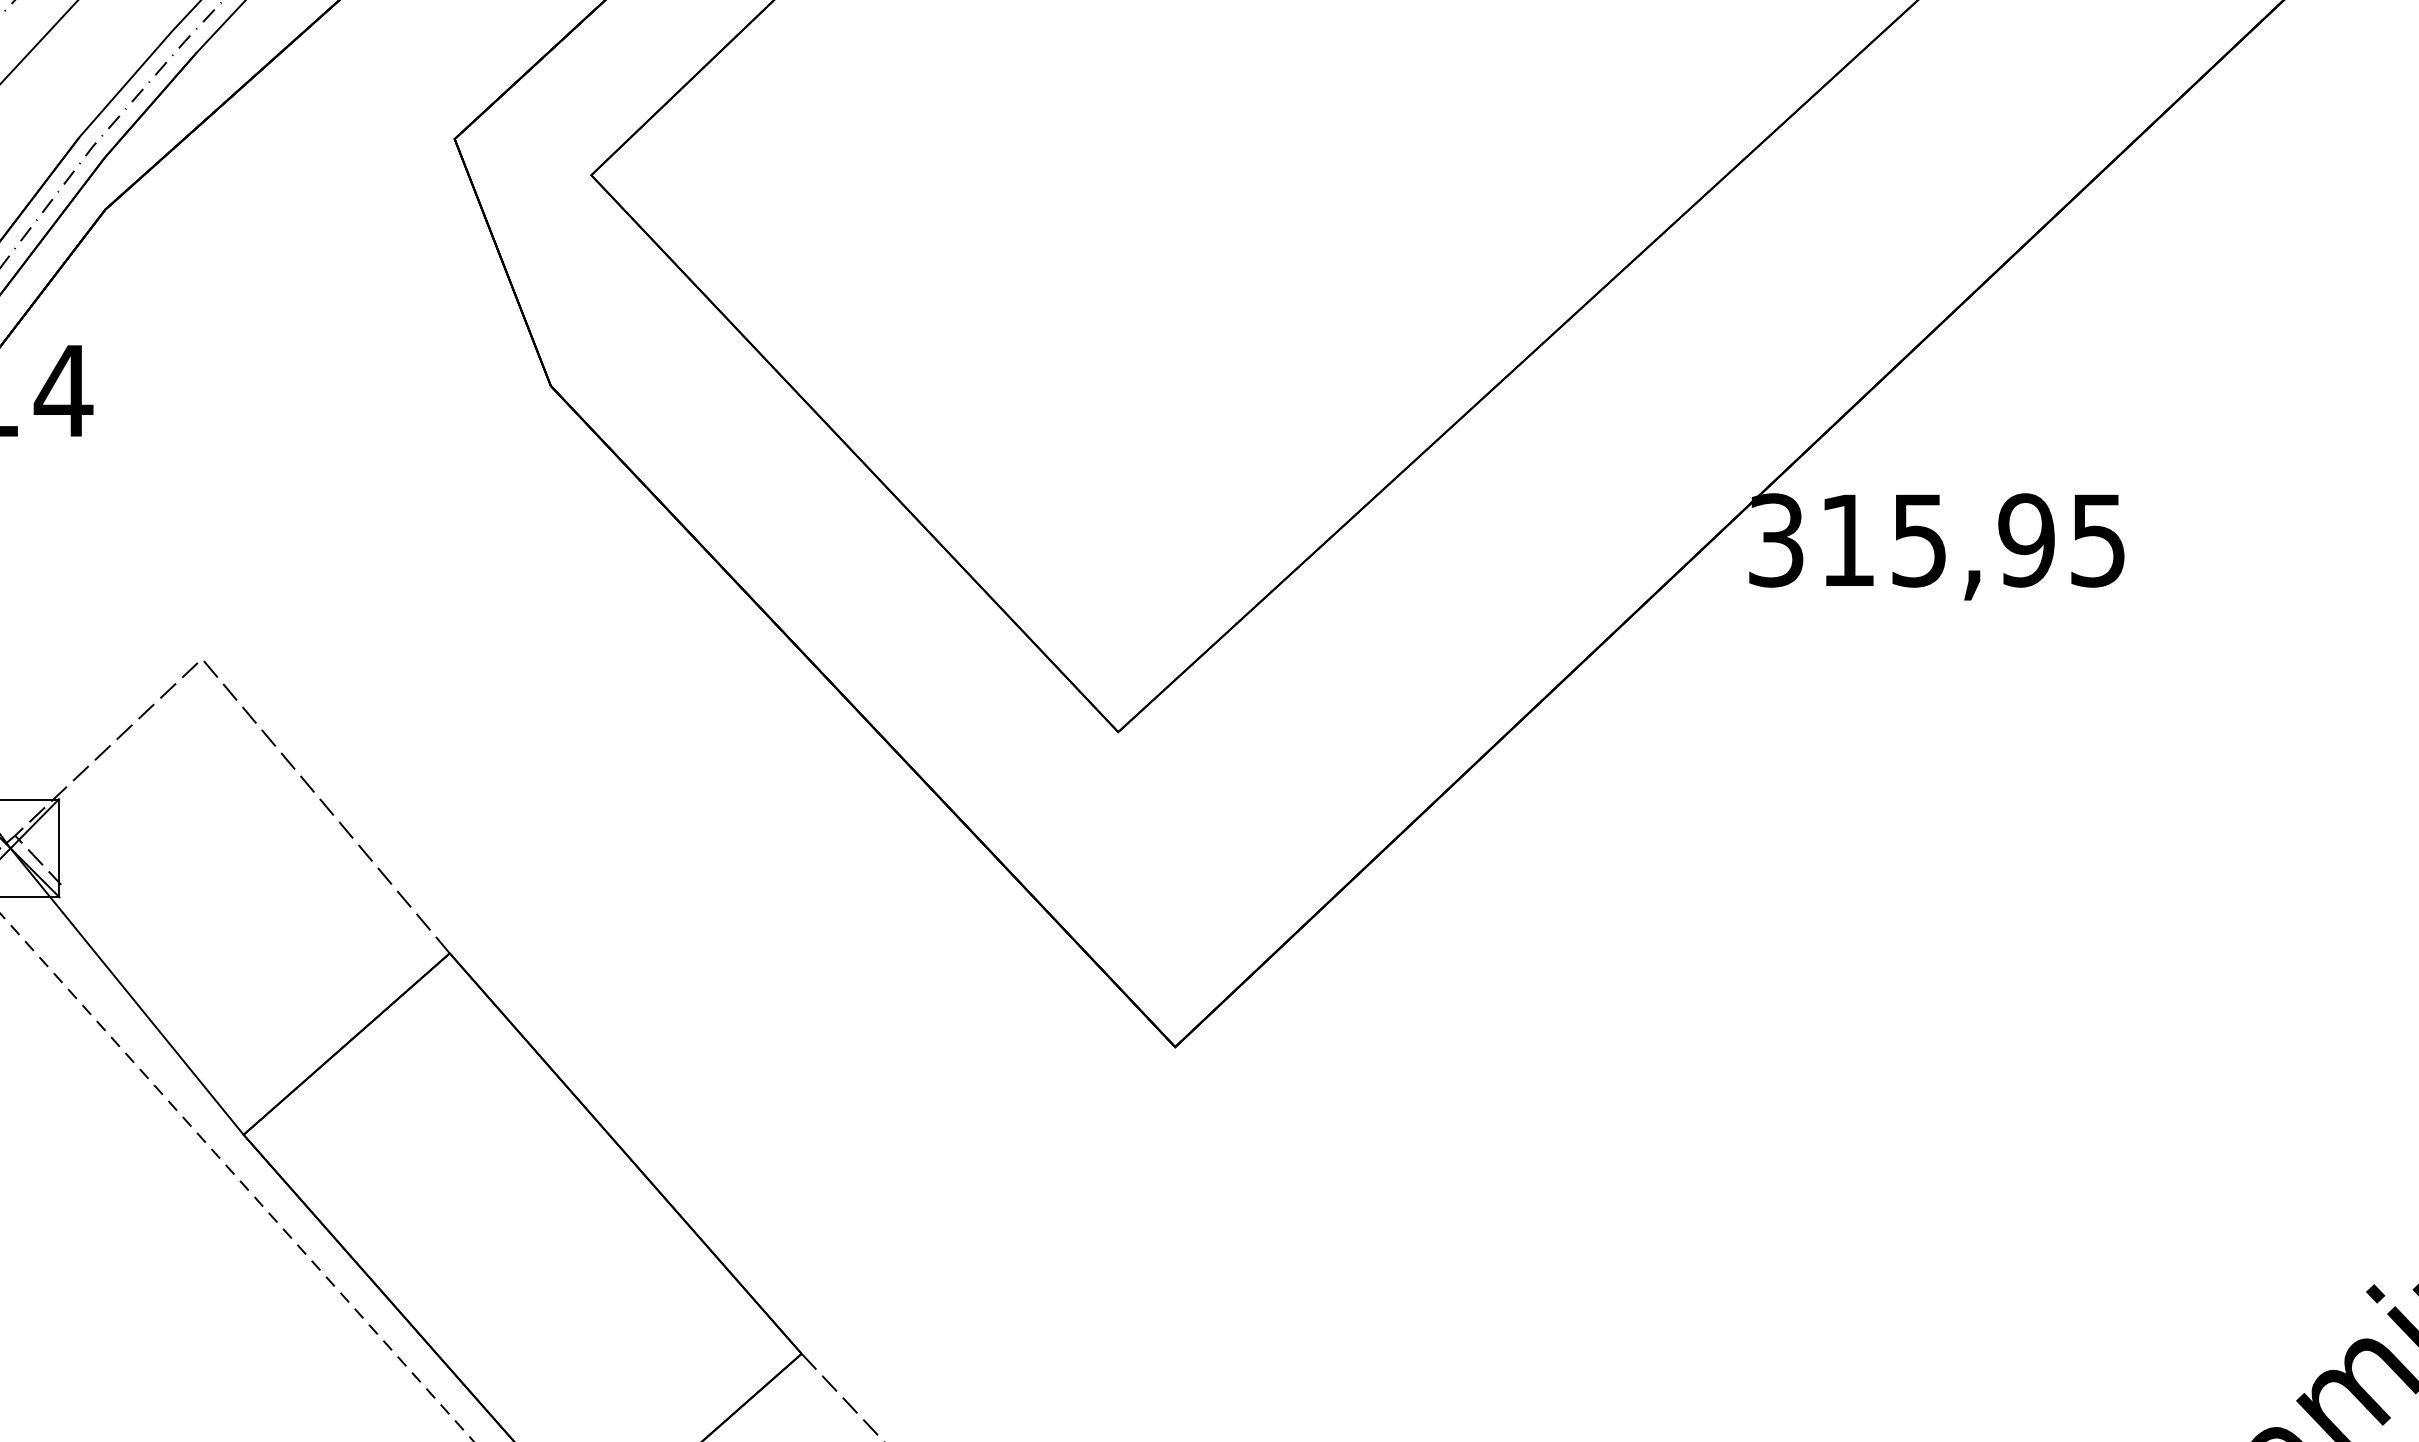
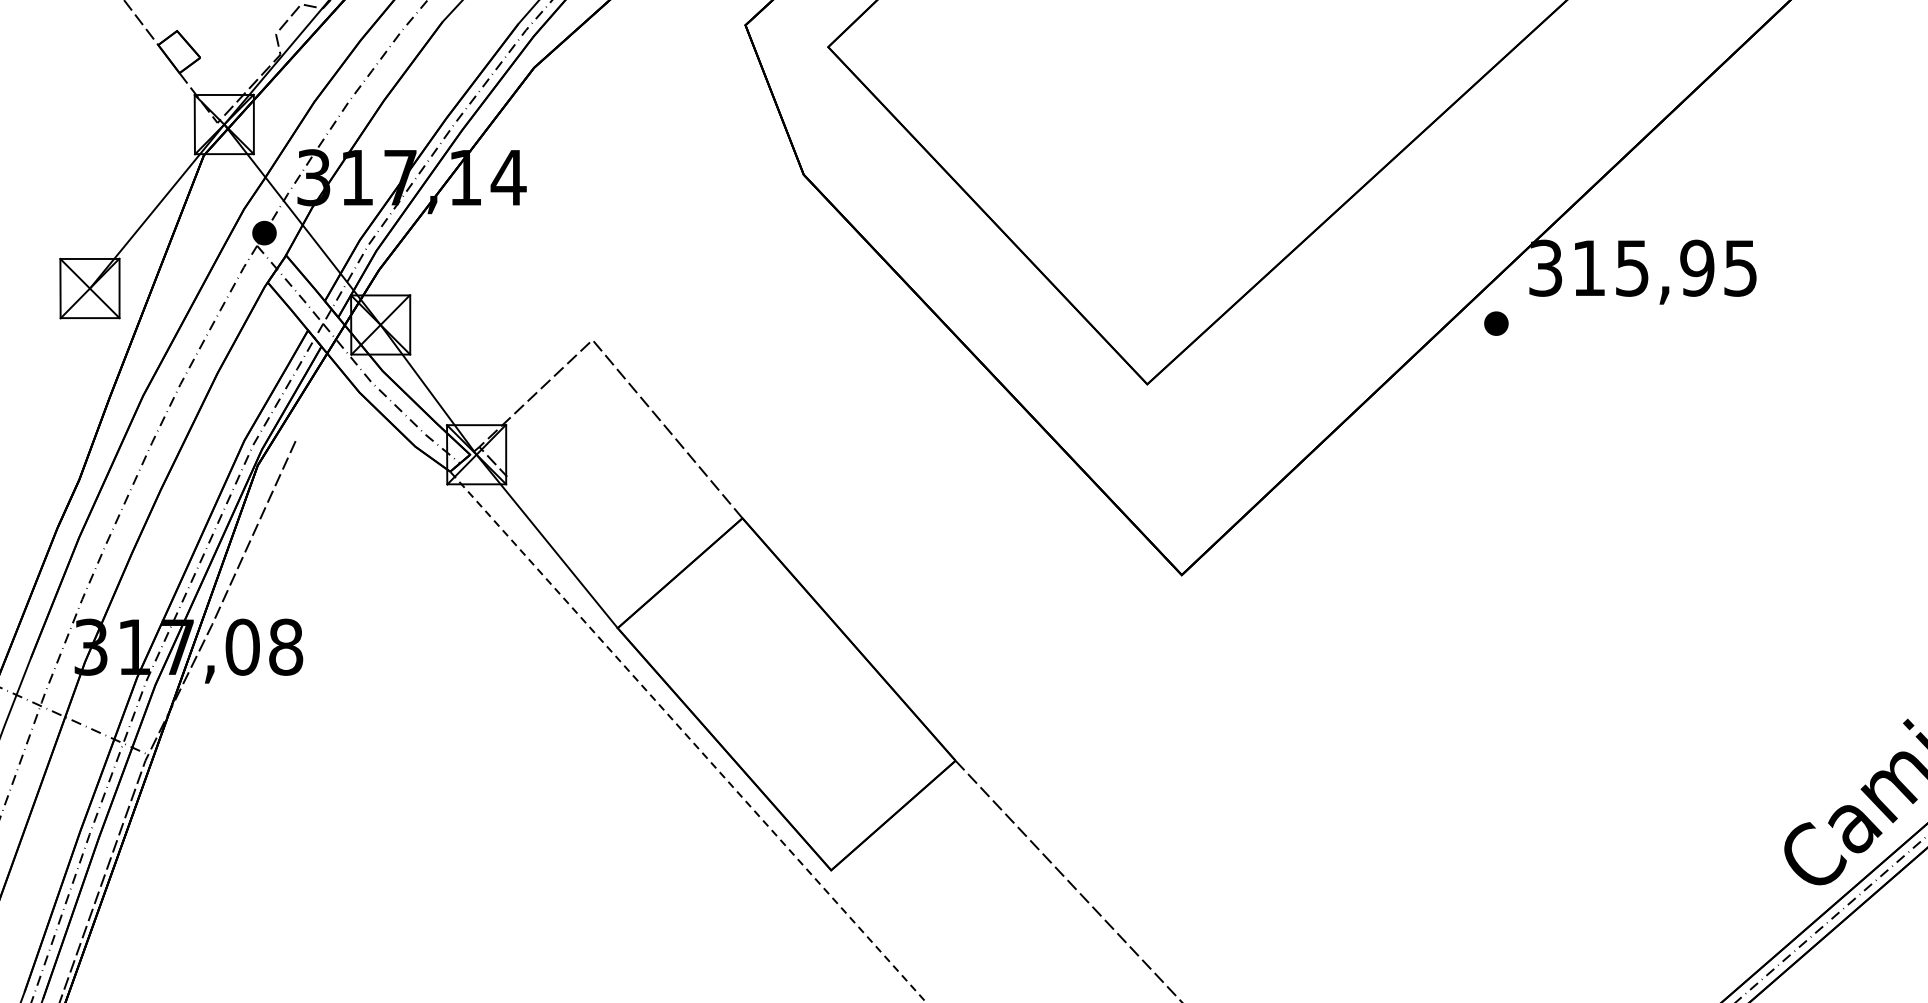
part: (1694, 631) -> (1496, 323), added

